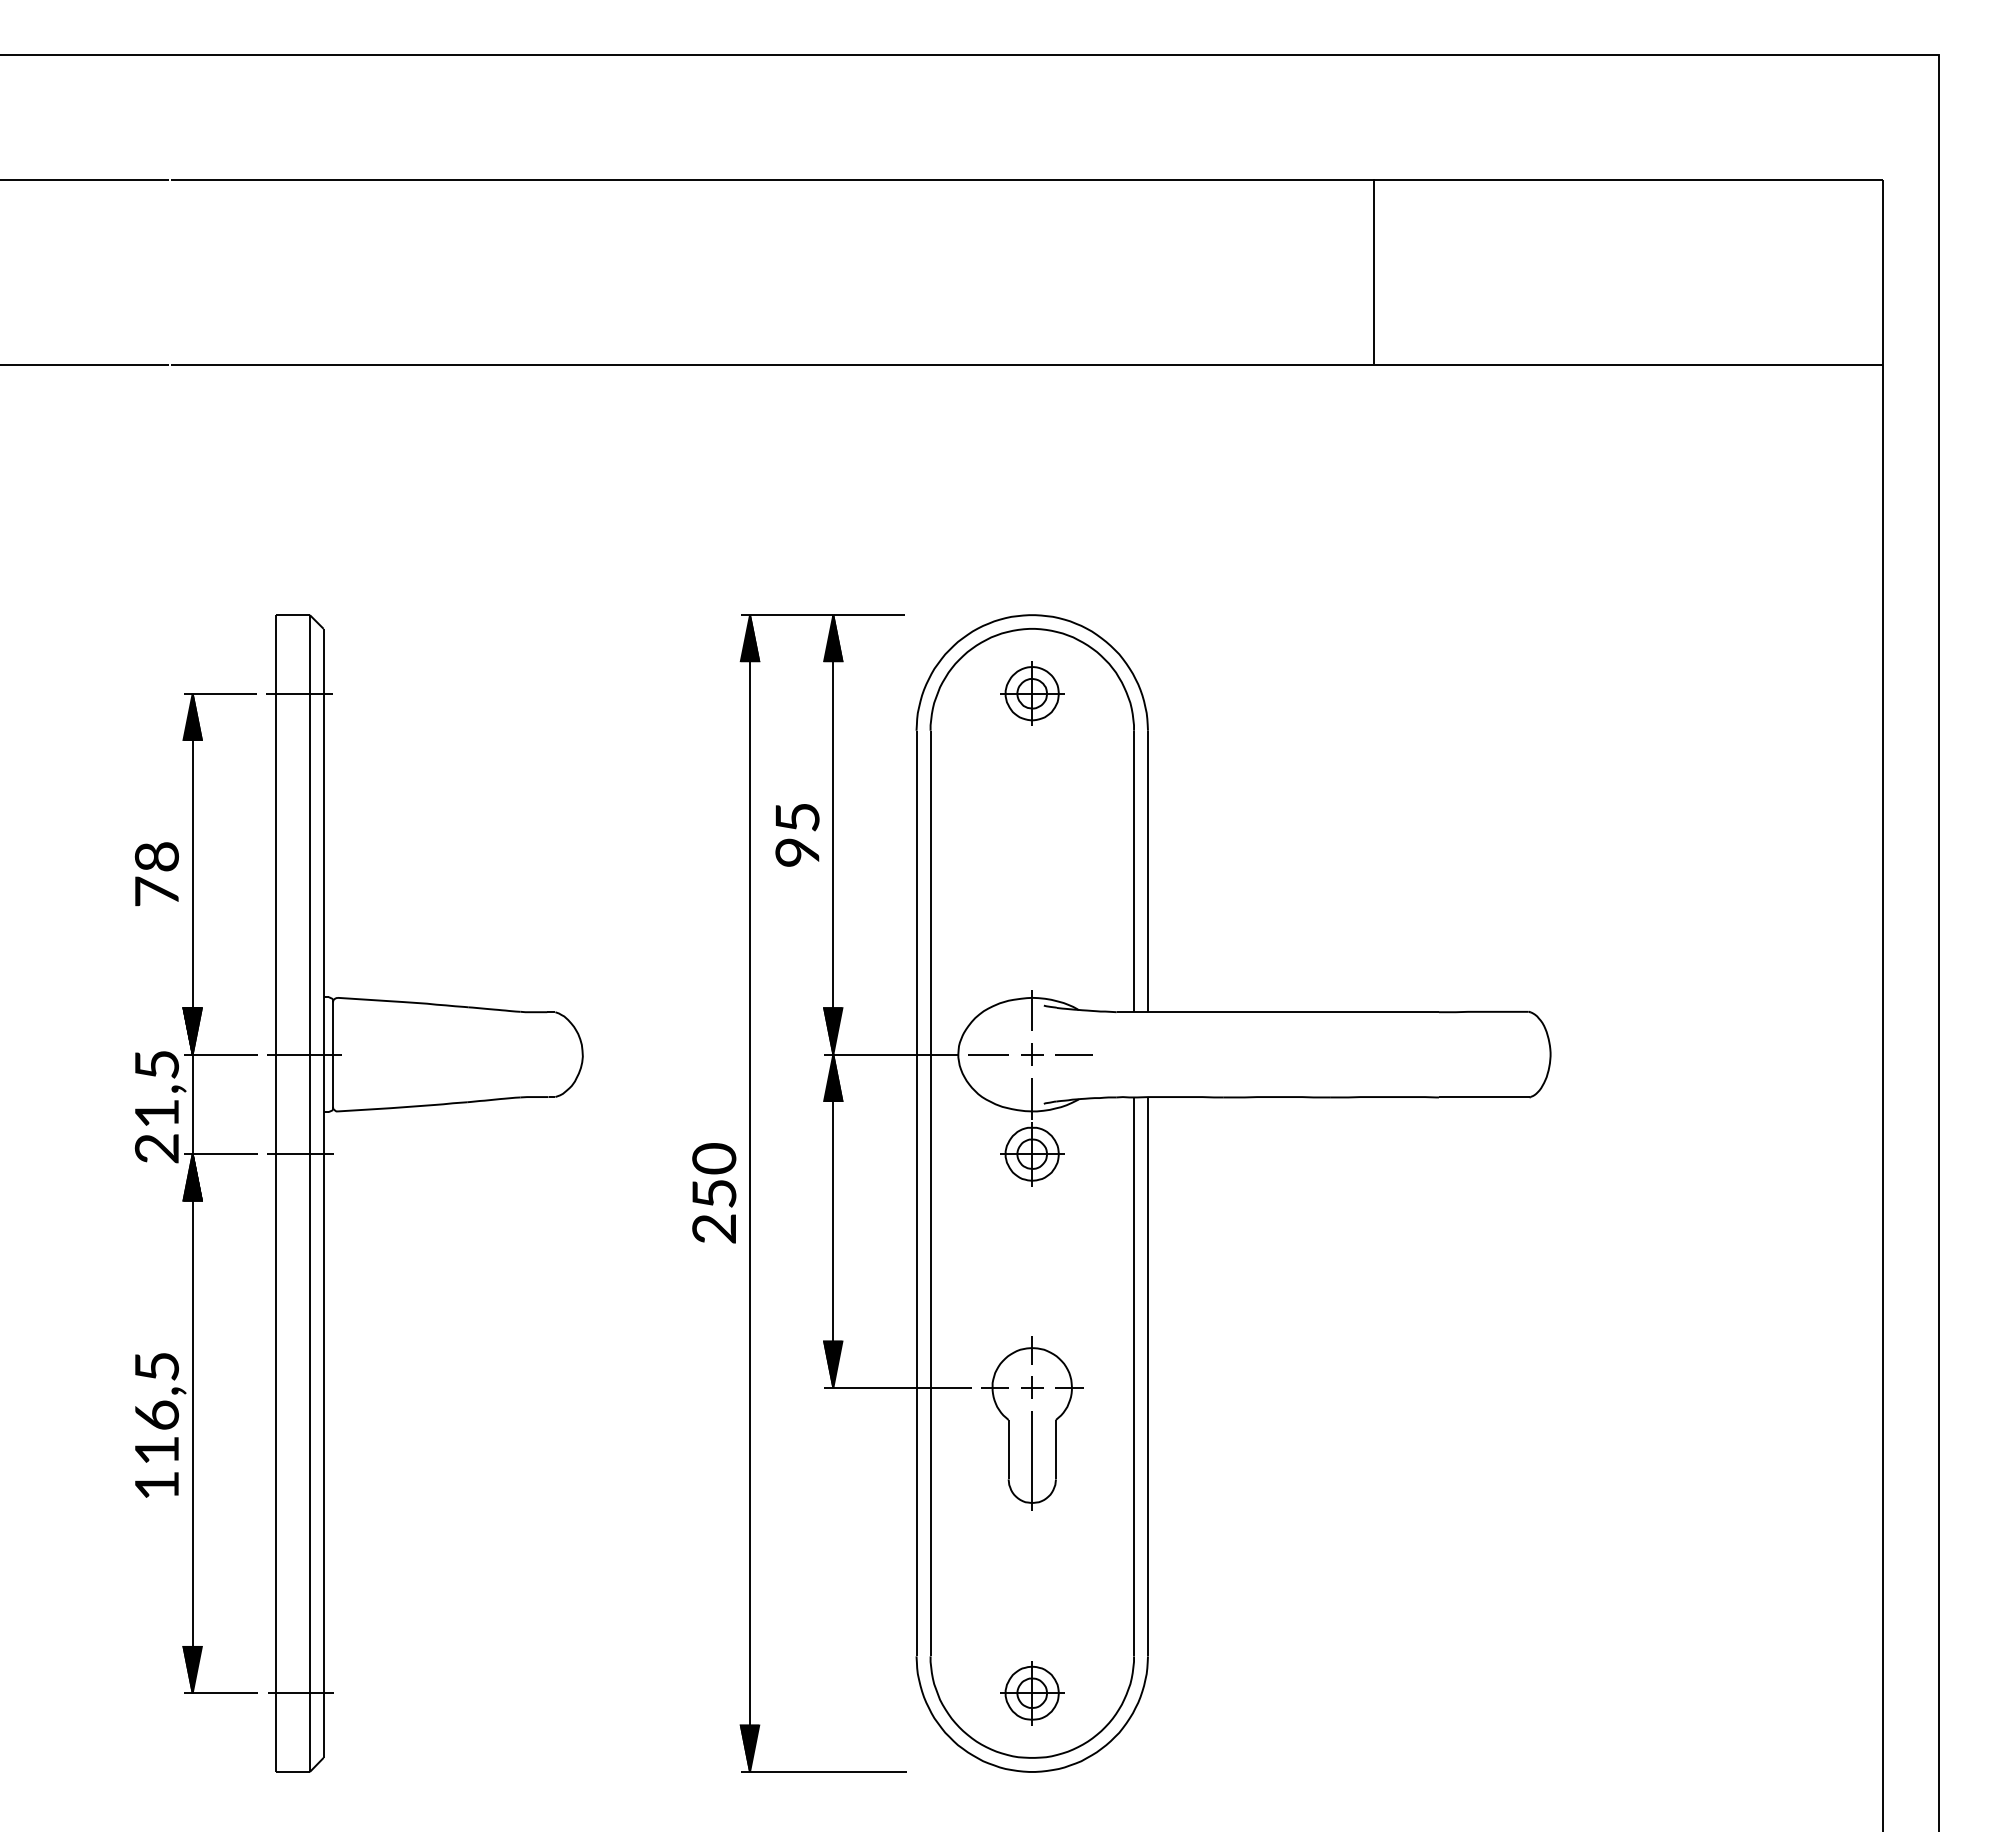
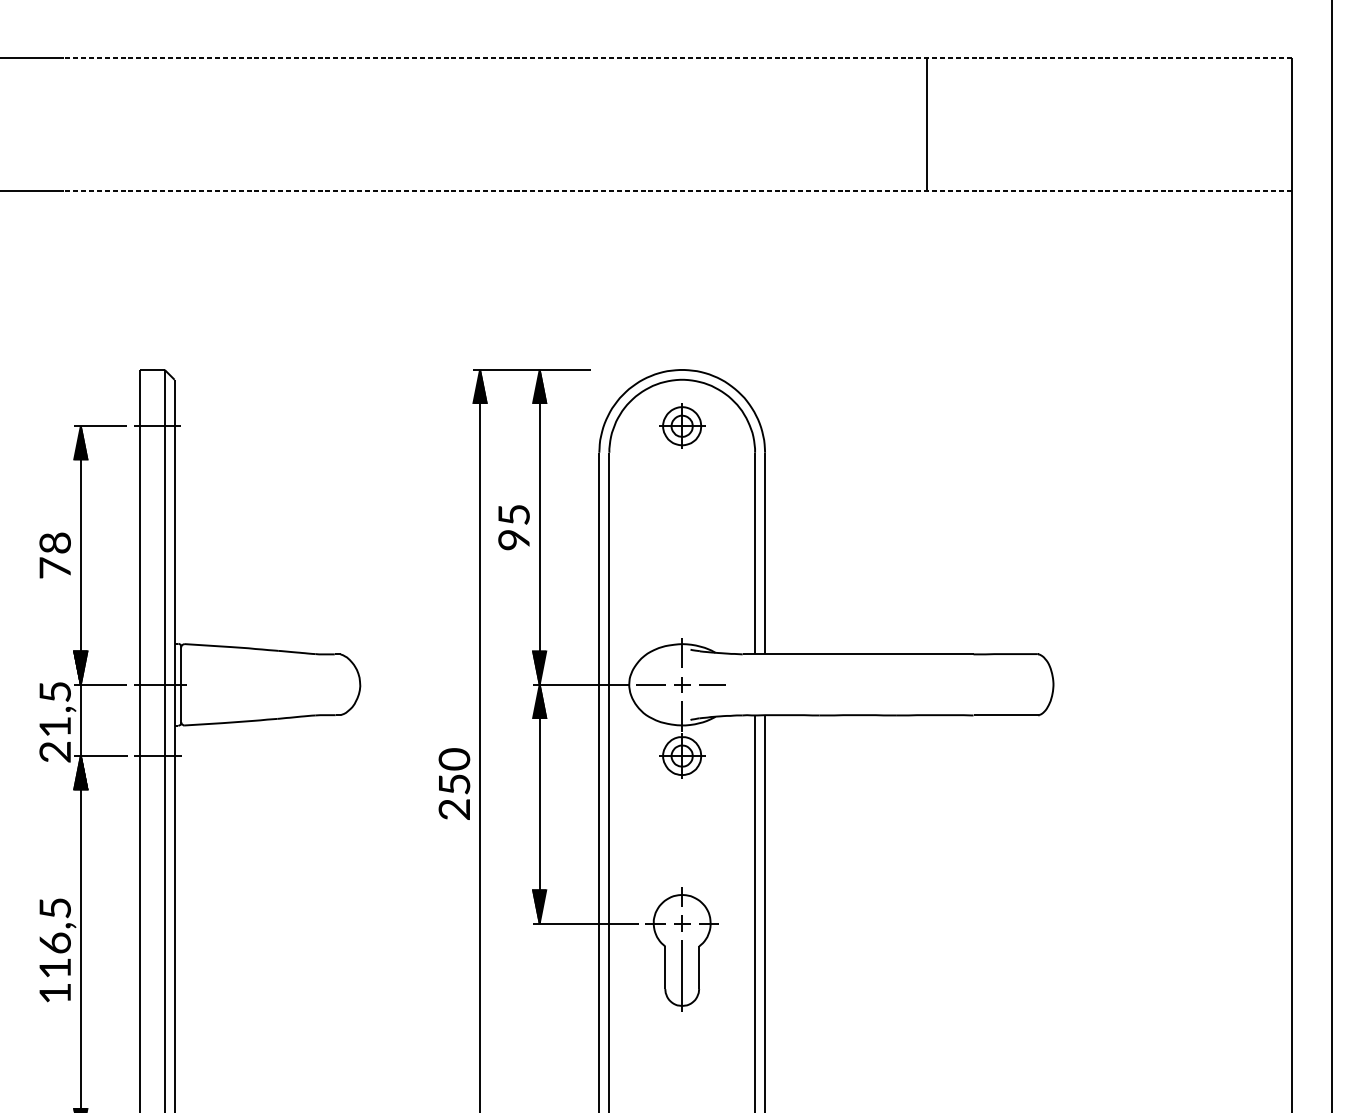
line: (1027, 179) -> (678, 57), solid -> dashed
line: (1027, 364) -> (678, 190), solid -> dashed

